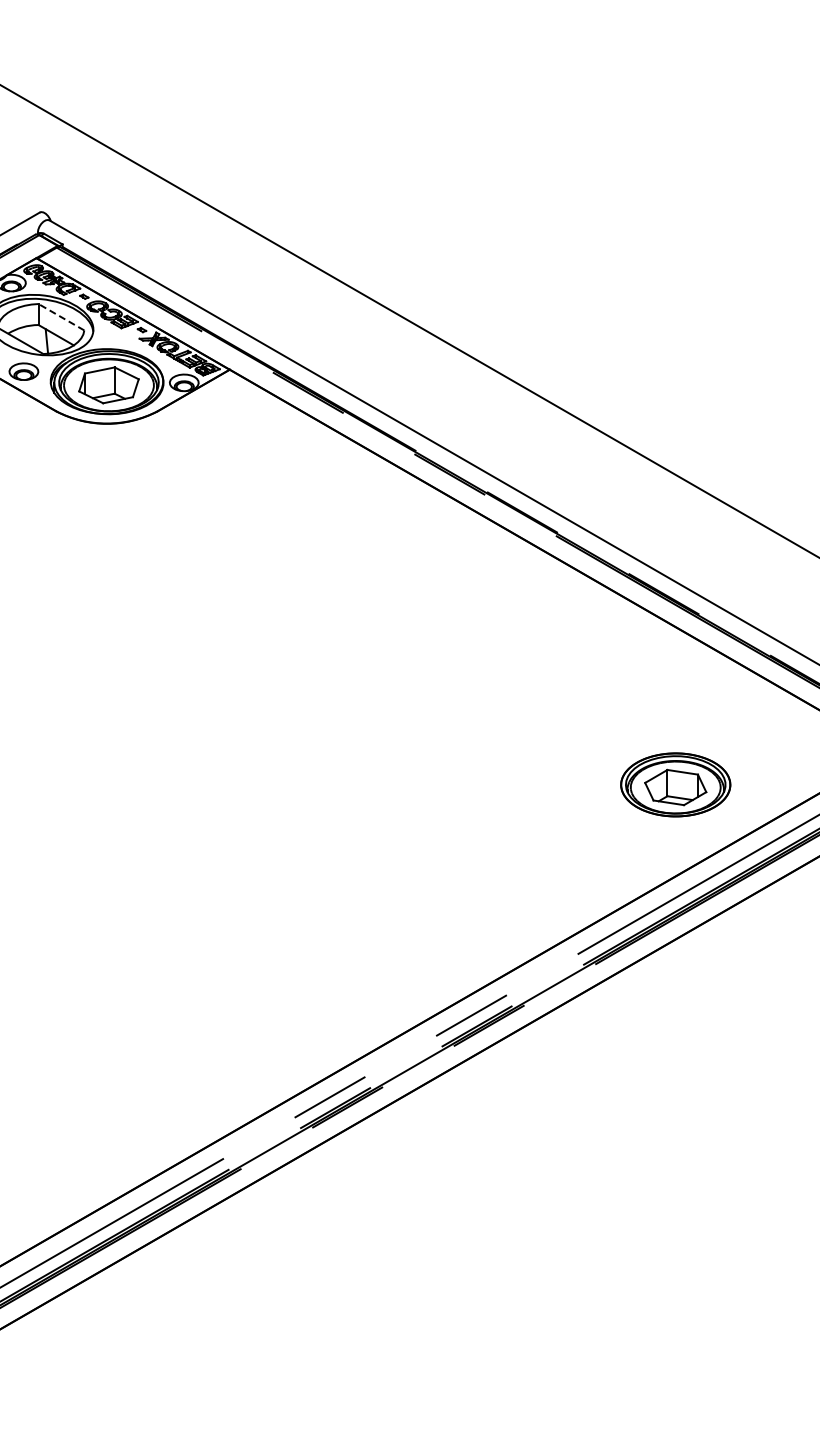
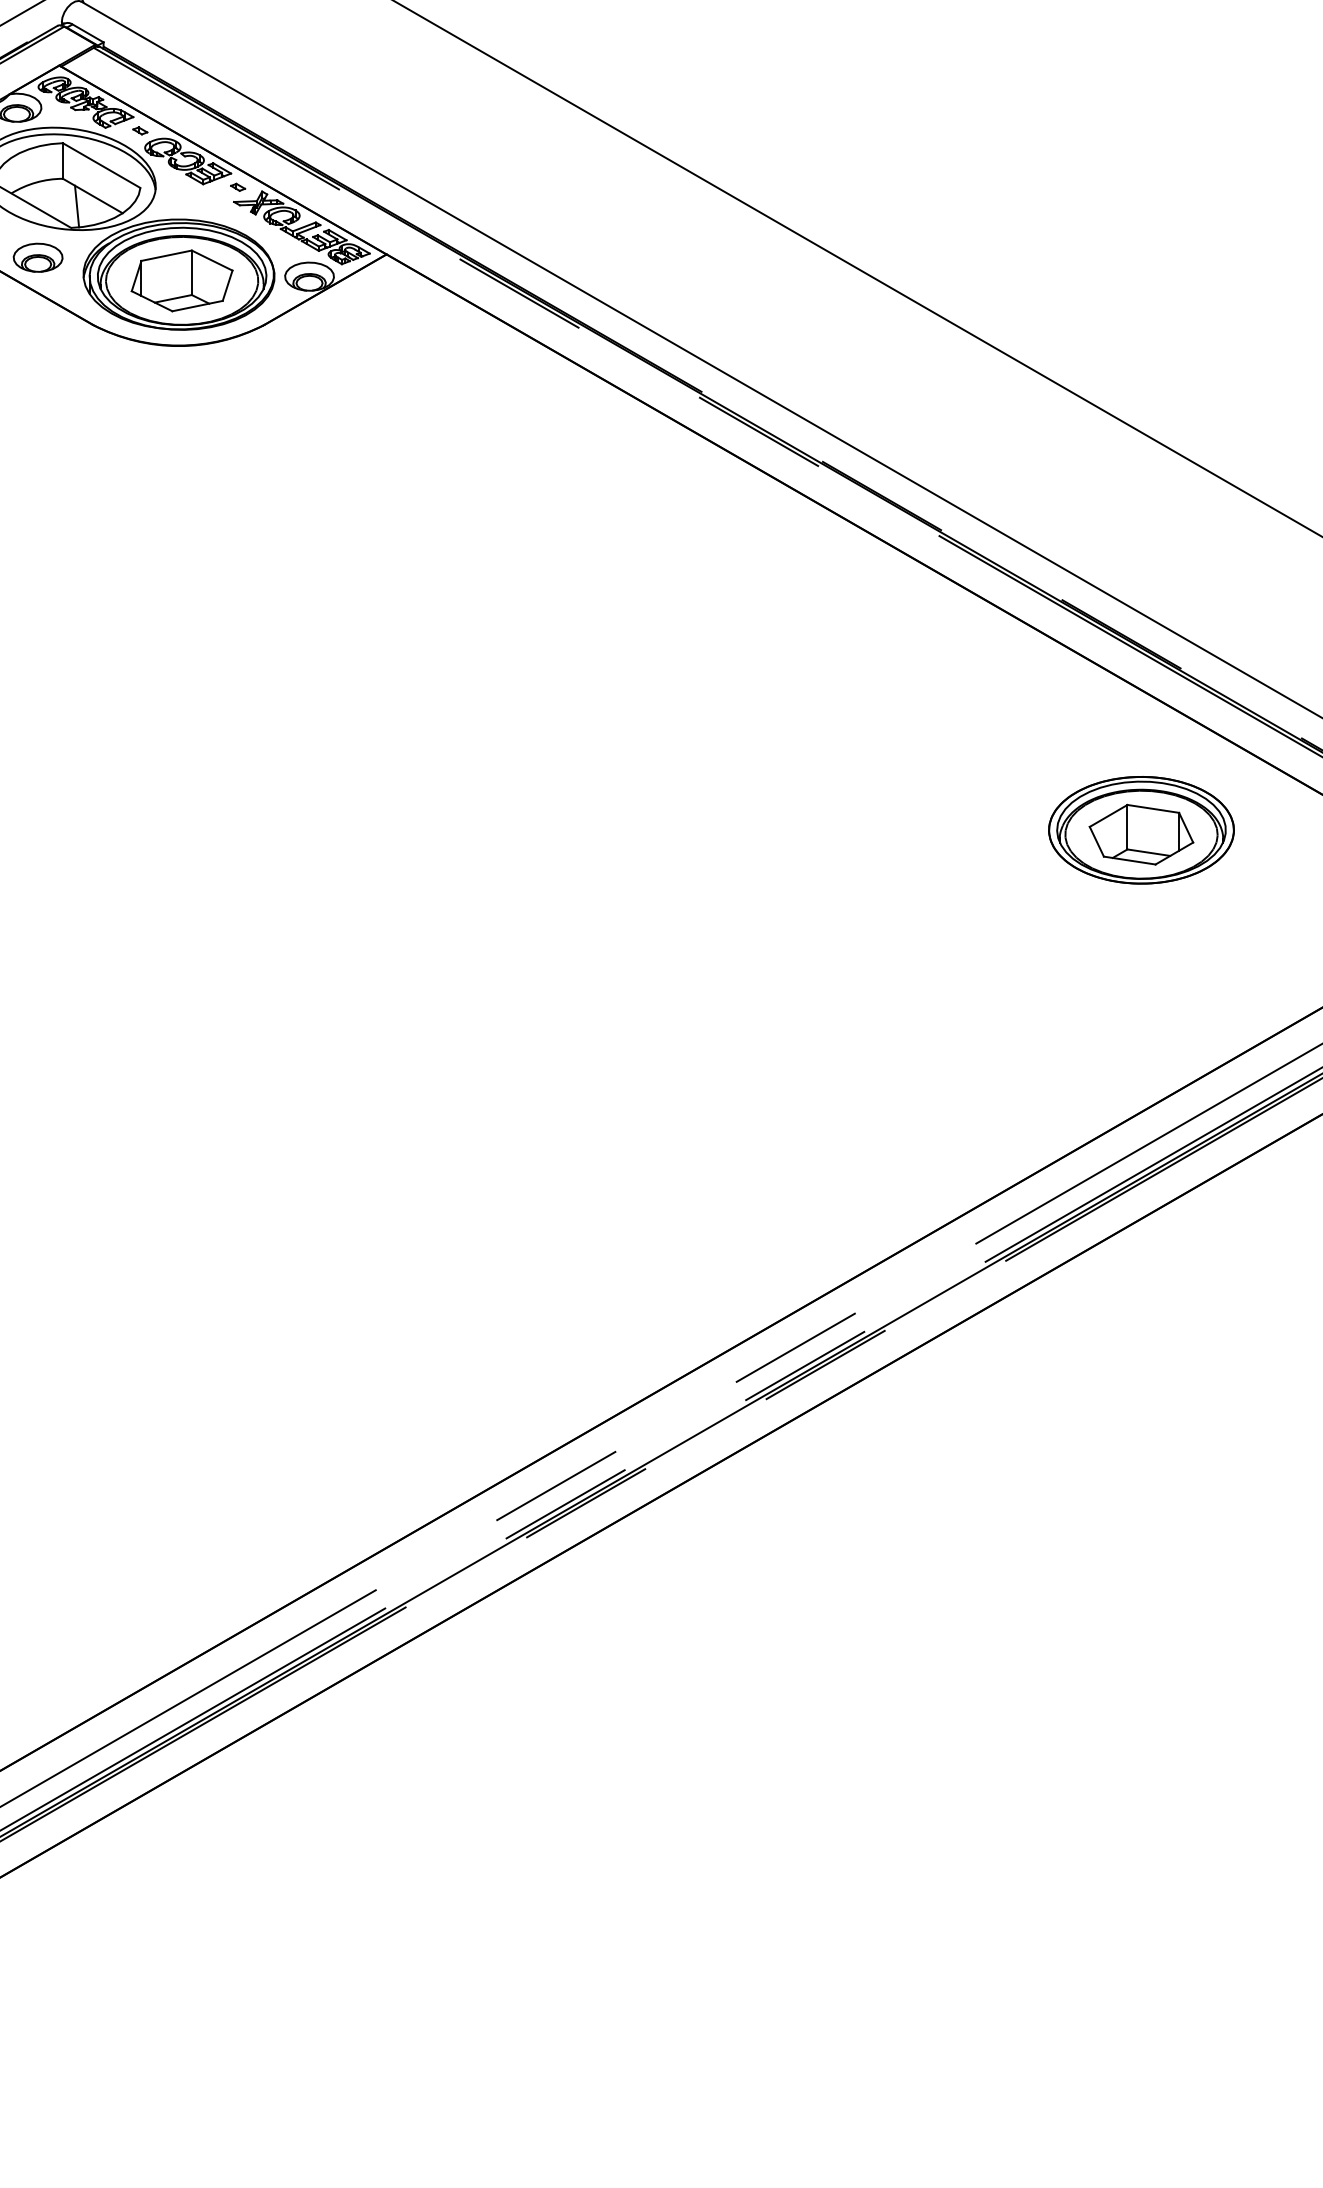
line: (61, 316) -> (101, 164), dashed -> solid
part: (675, 784) -> (1141, 829), moved

